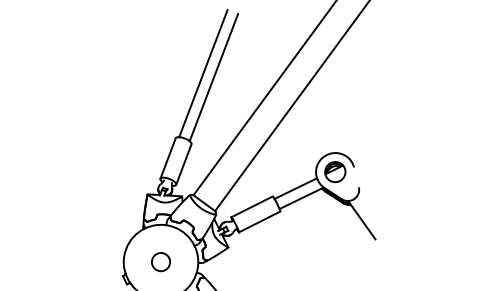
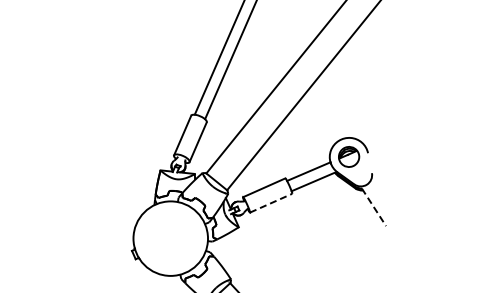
line: (363, 221) -> (374, 207), solid -> dashed
line: (260, 222) -> (271, 203), solid -> dashed
circle: (160, 261) -> (170, 238), removed

